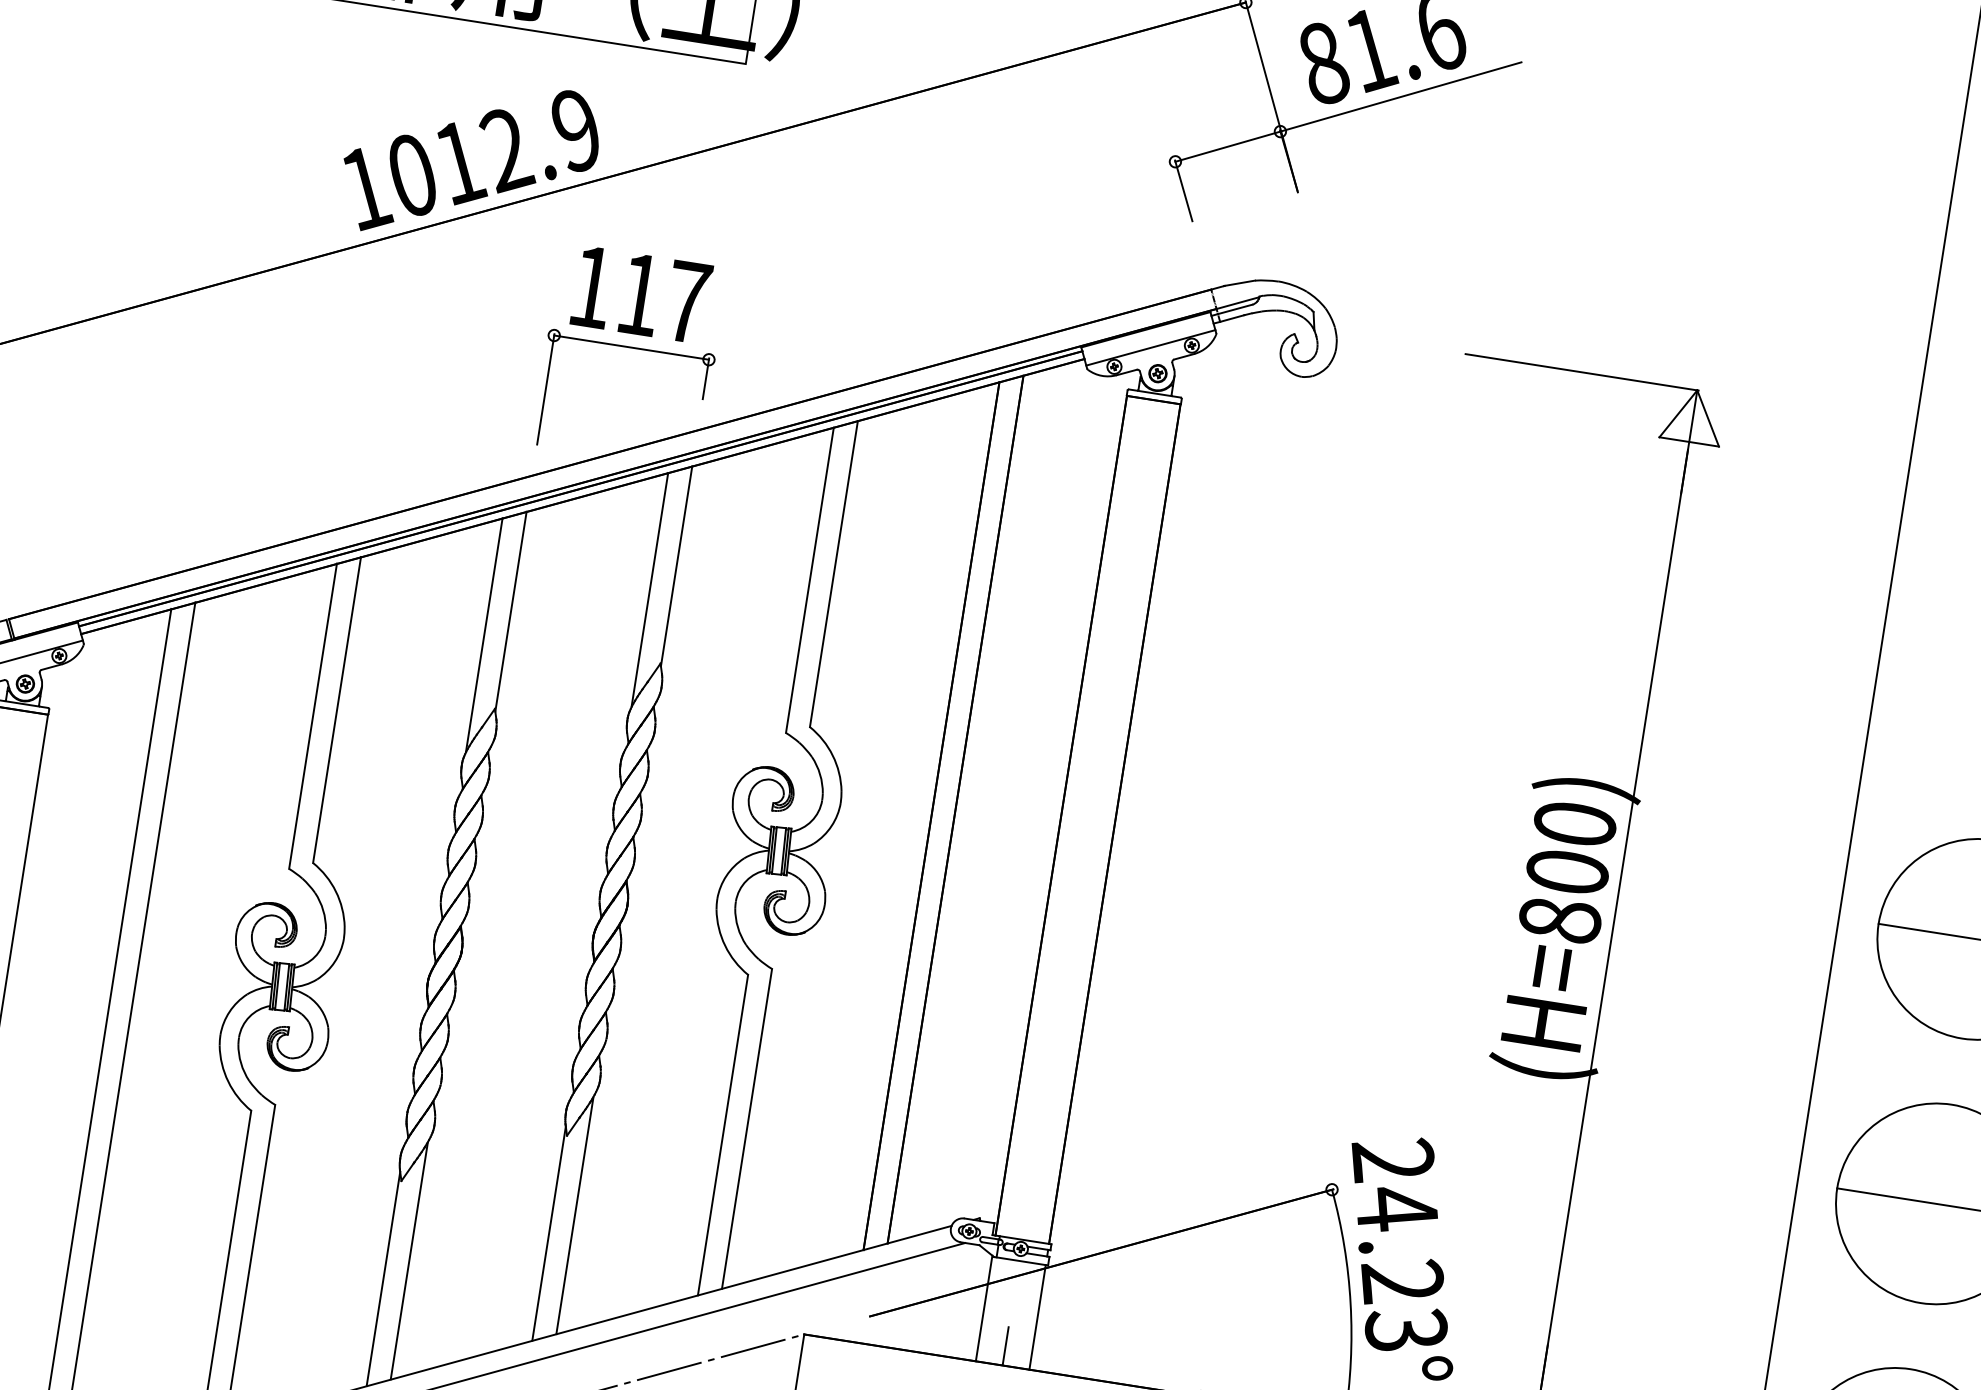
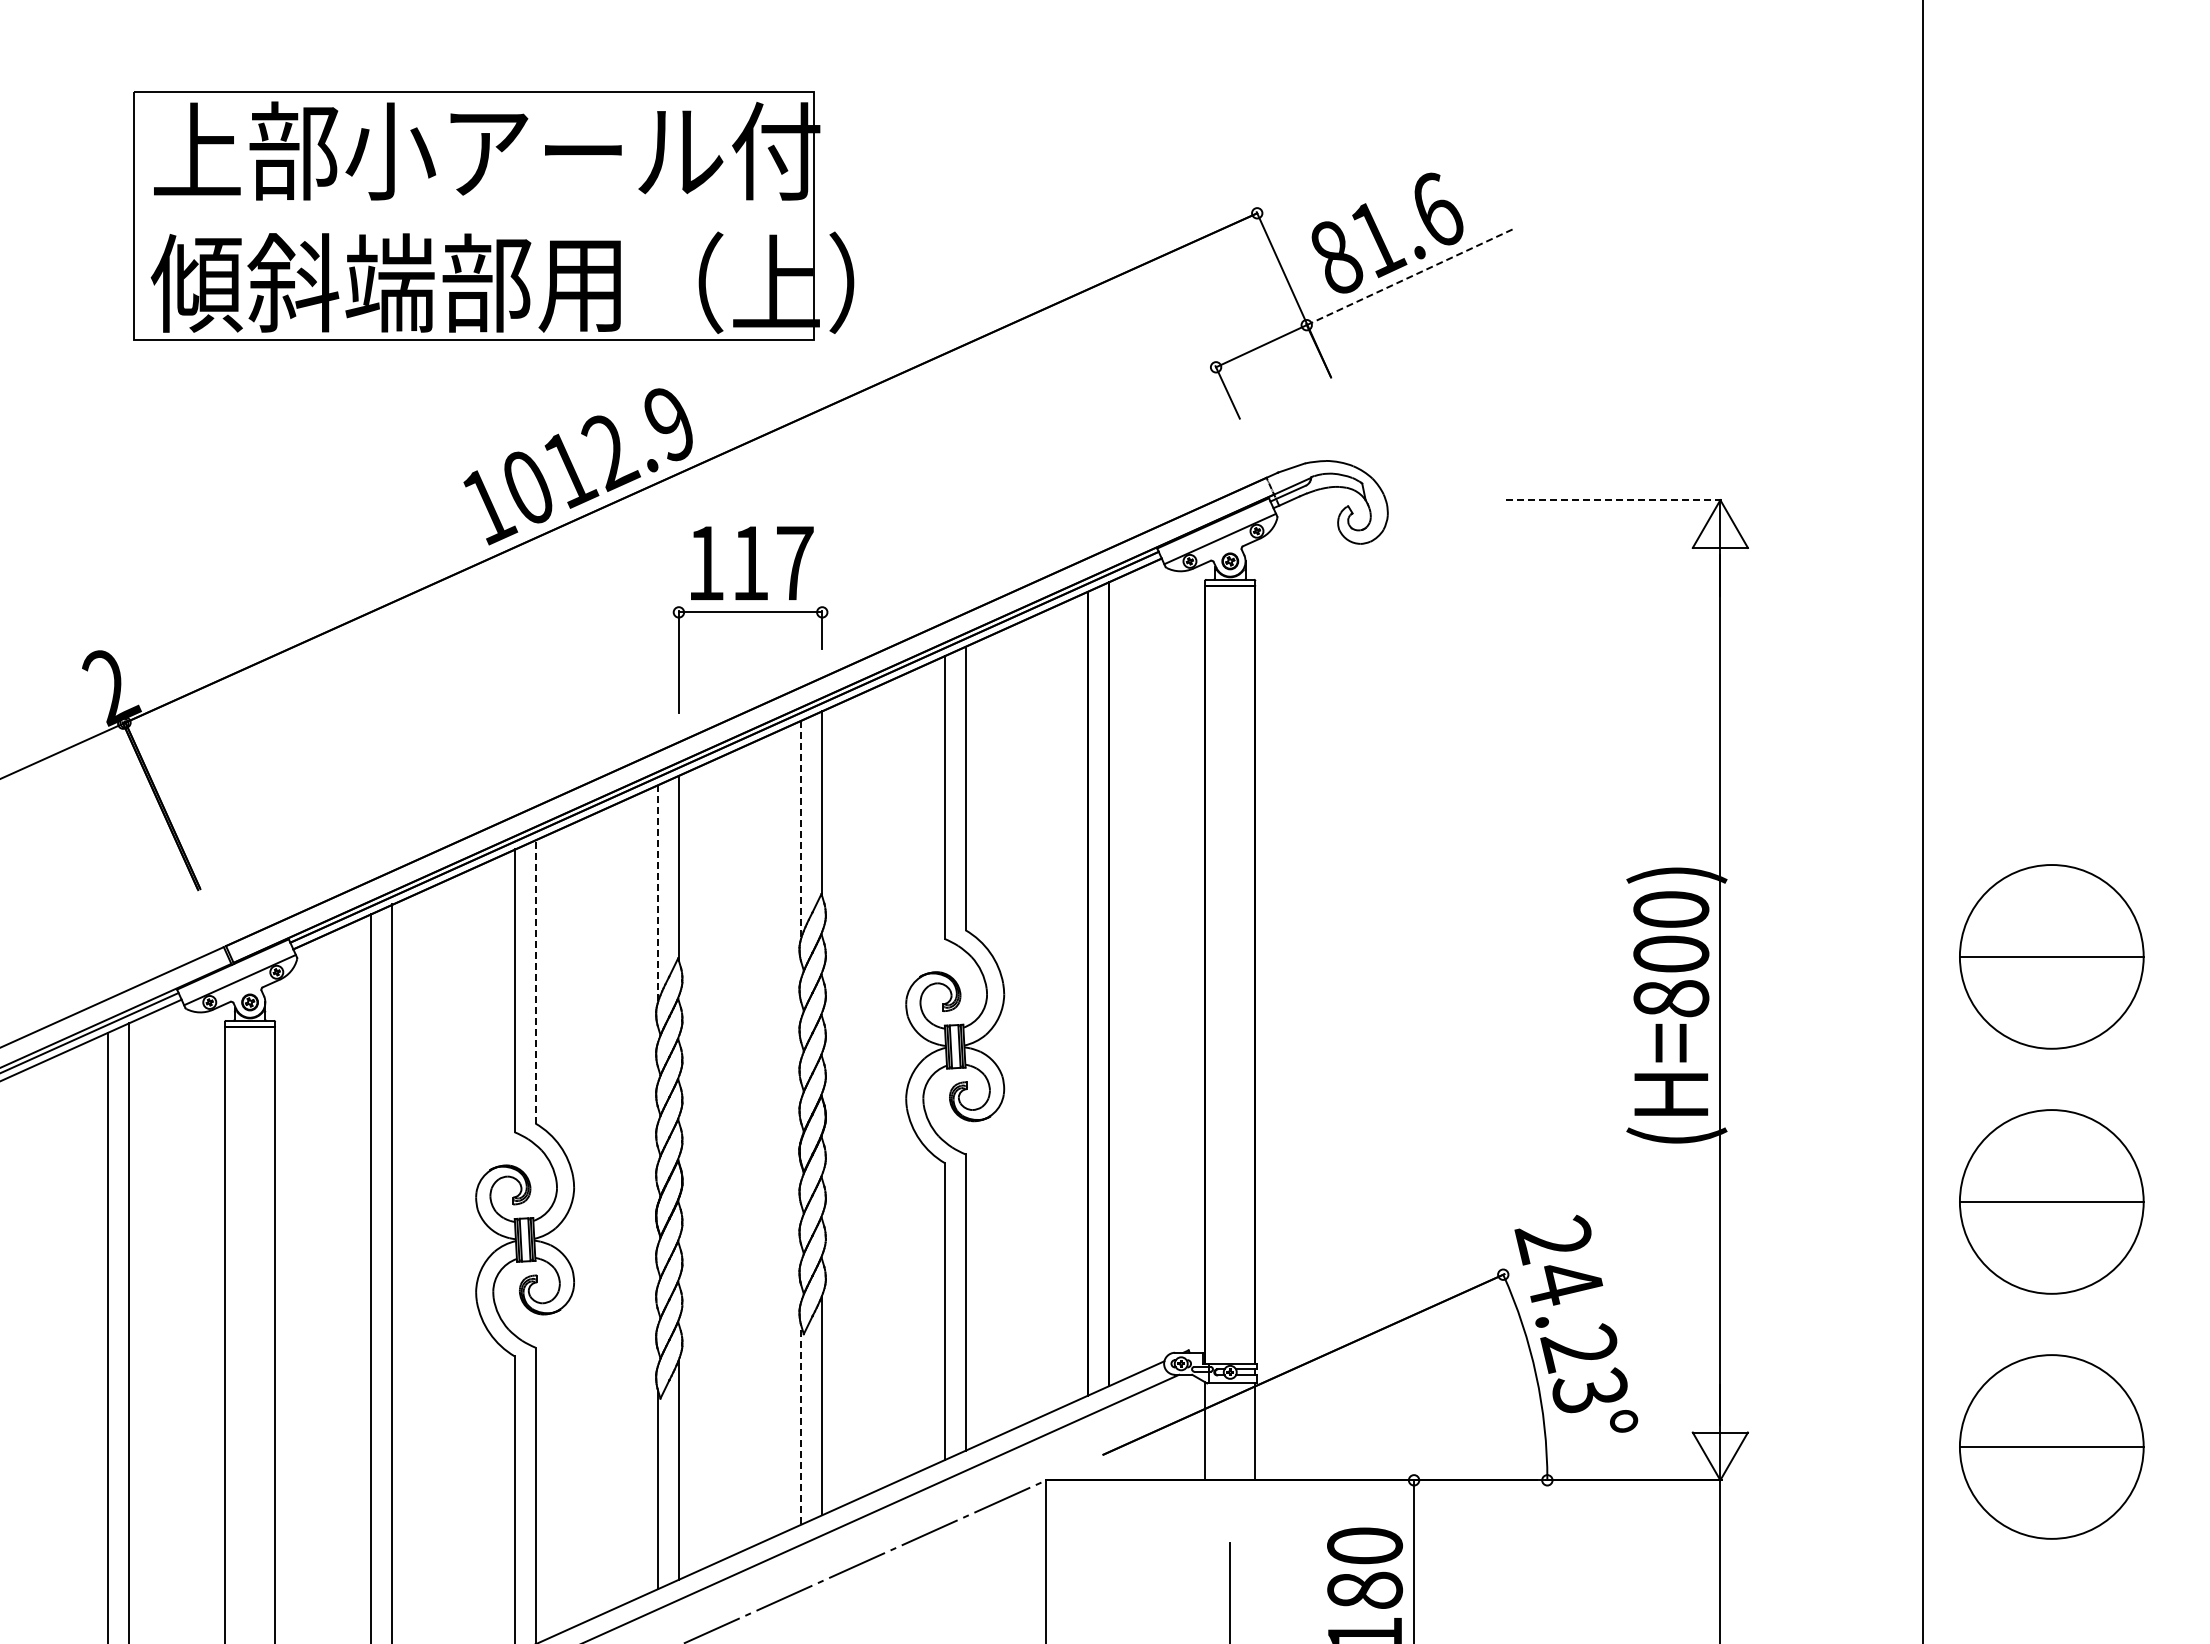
line: (1400, 96) -> (1410, 276), solid -> dashed
line: (1581, 372) -> (1613, 500), solid -> dashed
line: (650, 589) -> (801, 828), solid -> dashed
line: (484, 634) -> (658, 892), solid -> dashed
line: (337, 709) -> (535, 981), solid -> dashed
line: (549, 1232) -> (801, 1424), solid -> dashed
line: (1006, 1345) -> (1230, 1461), removed

